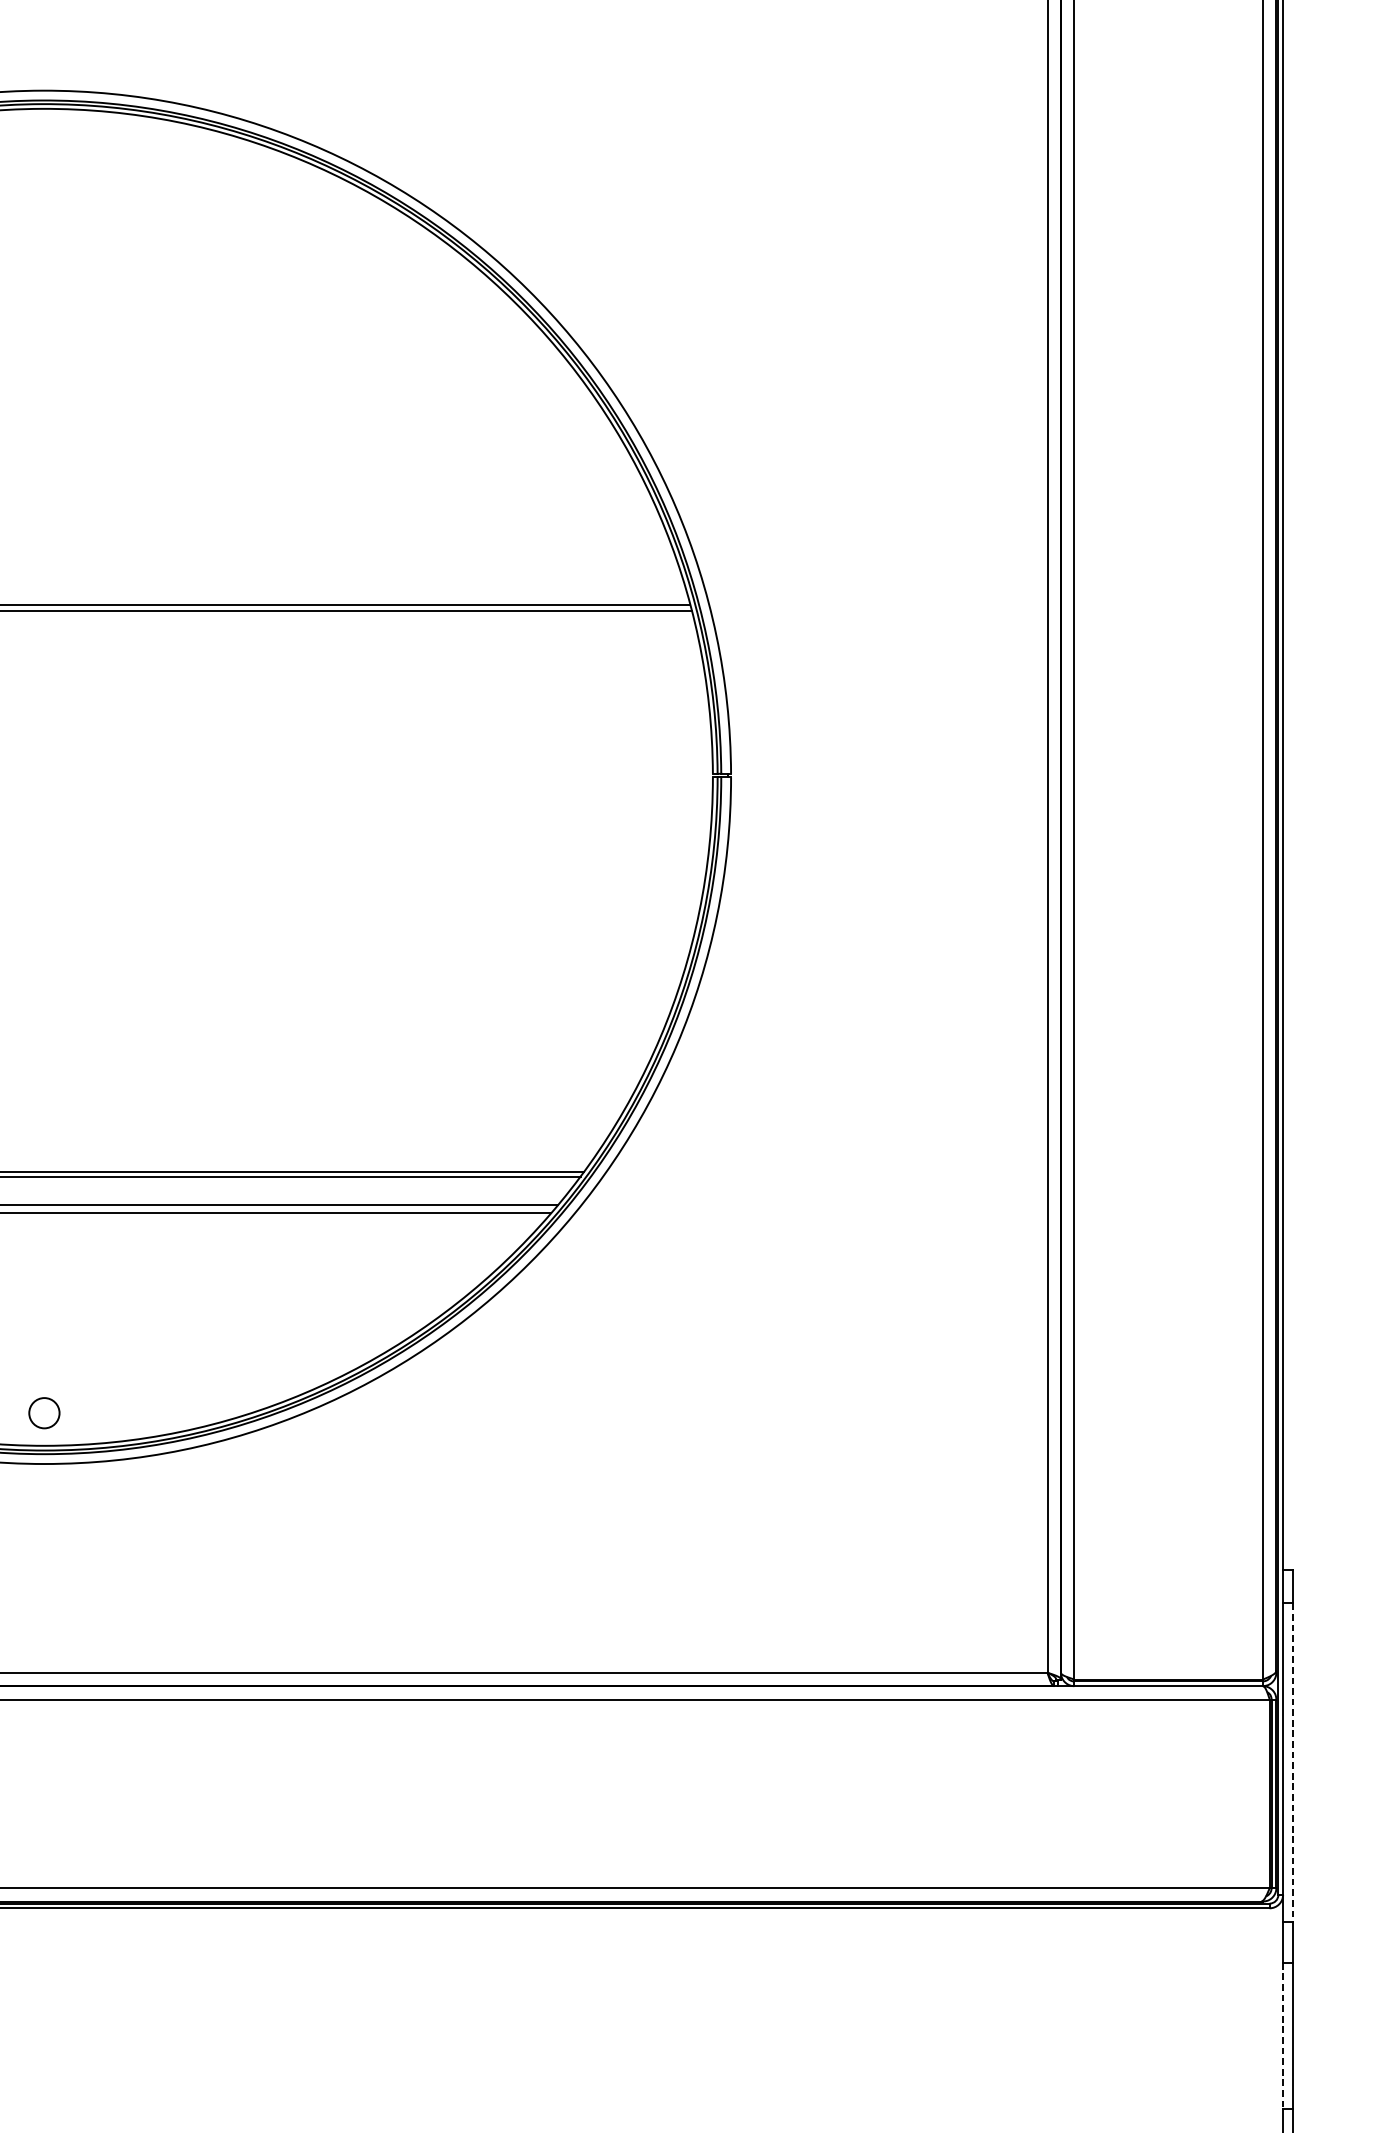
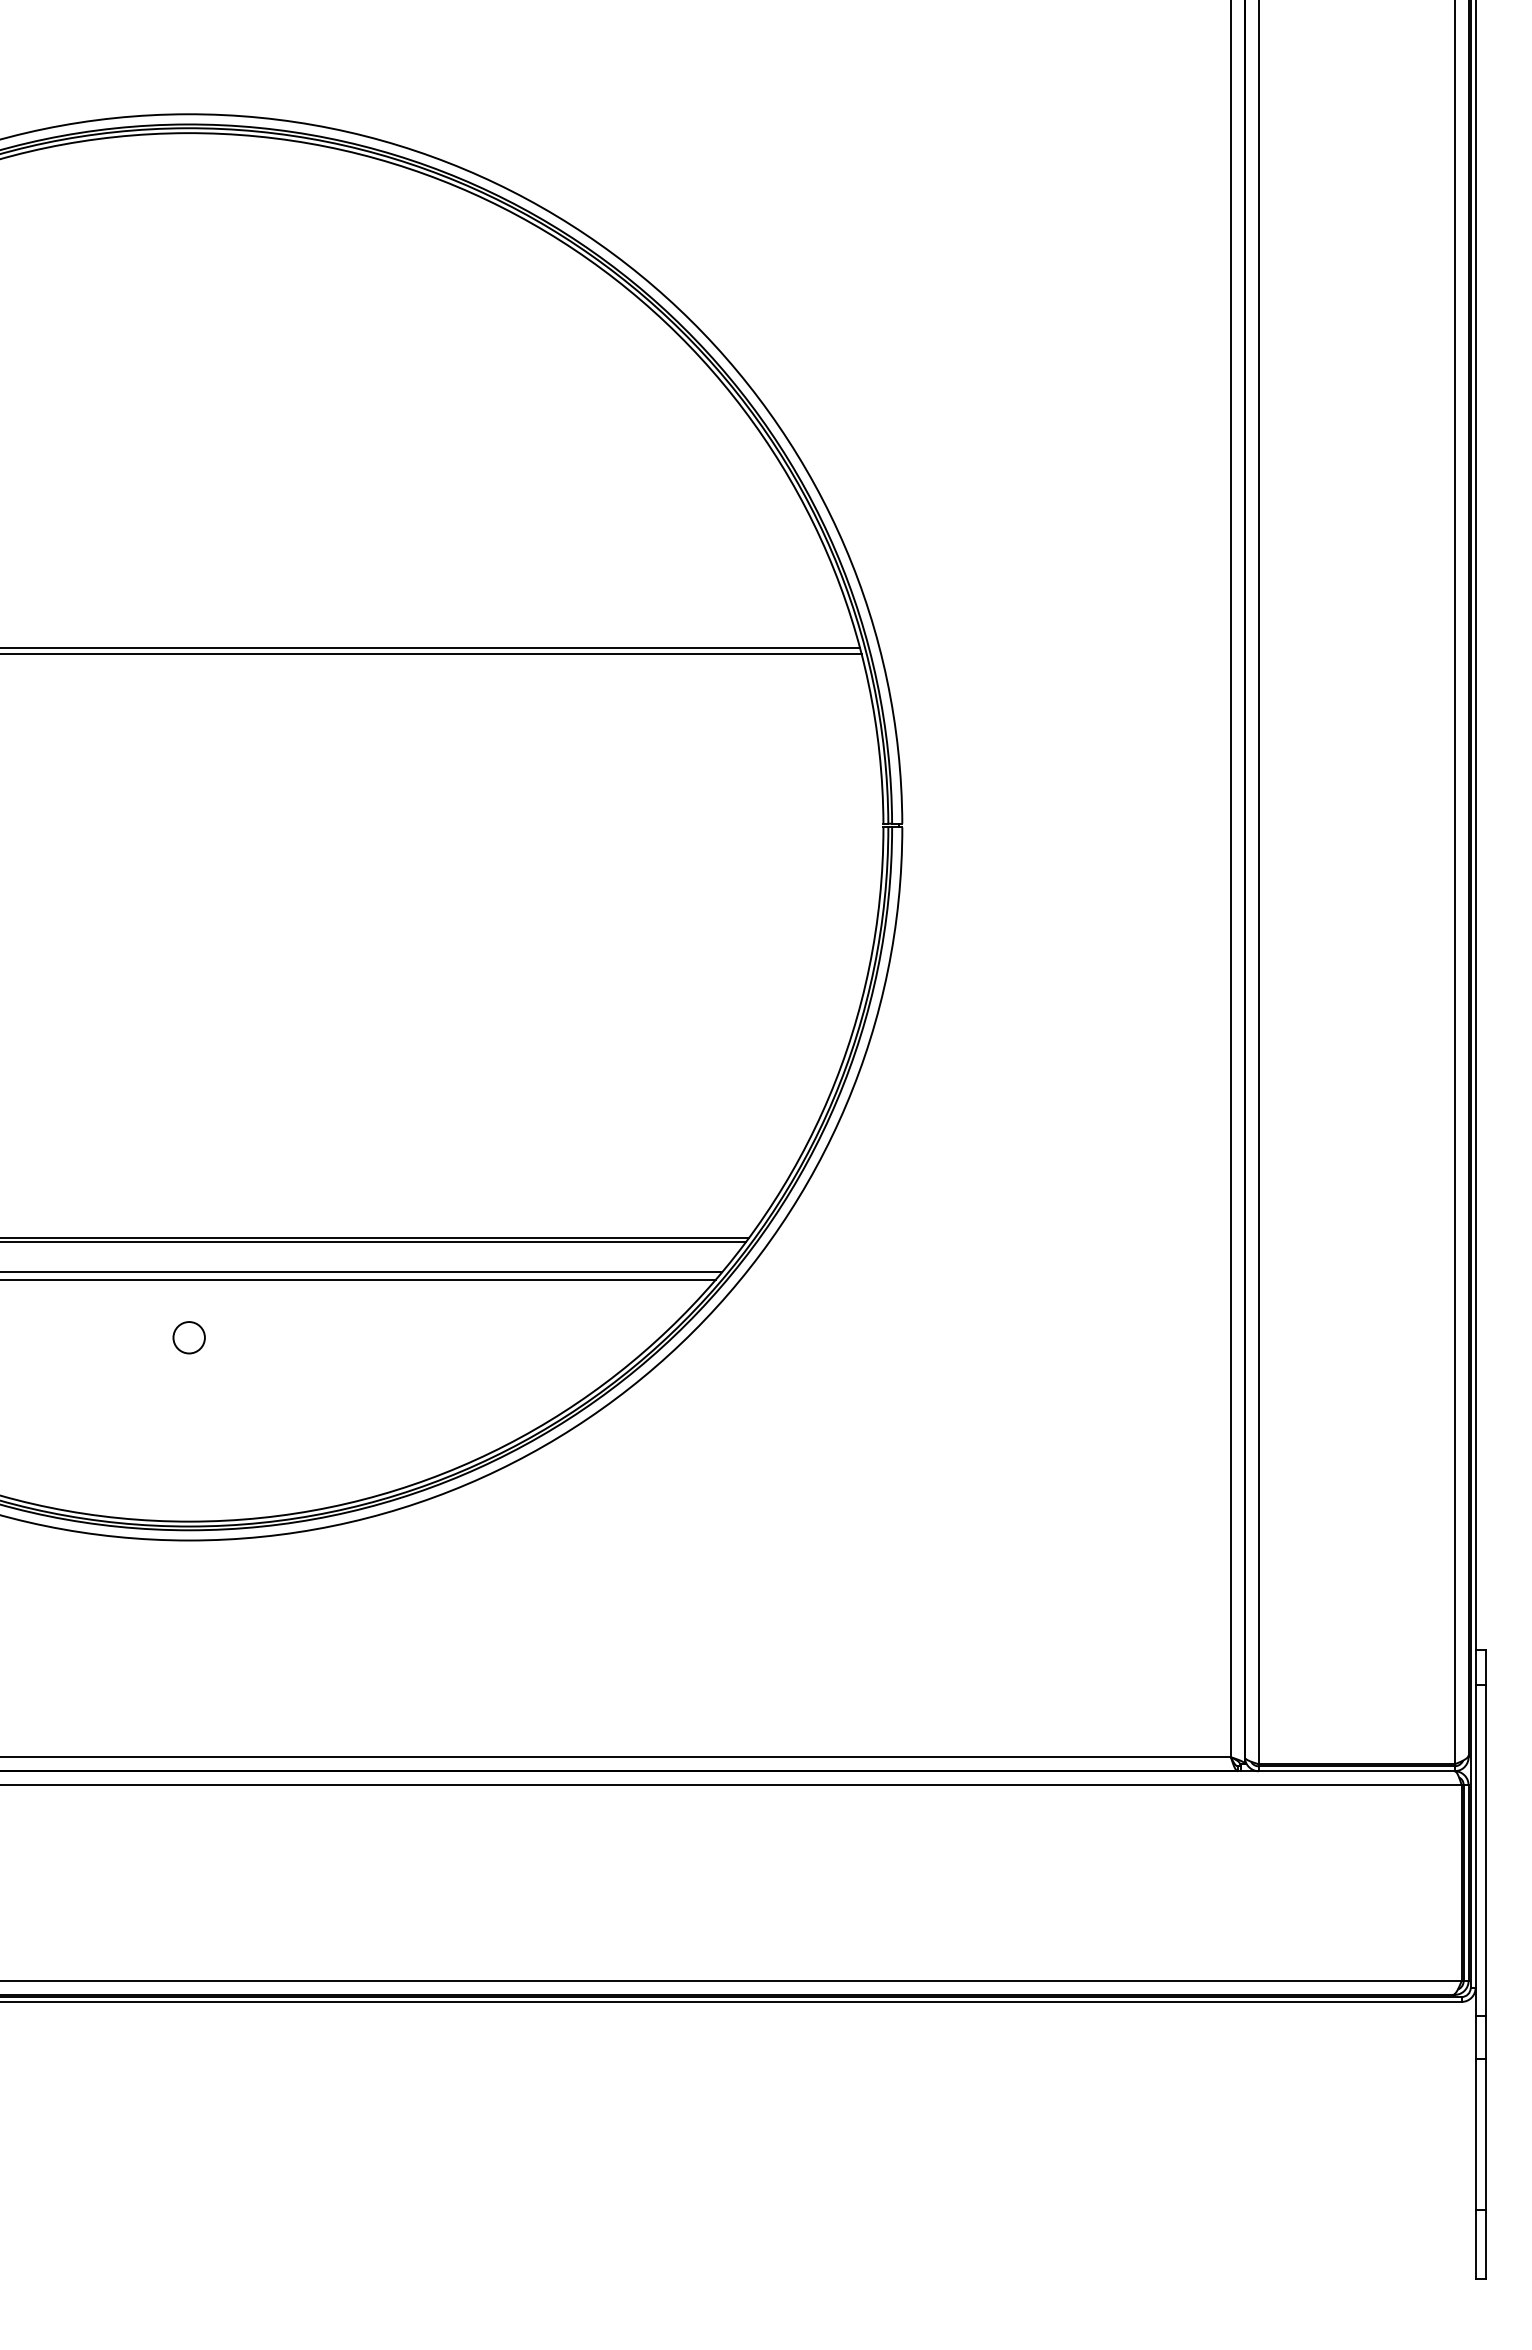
circle: (43, 1412) -> (188, 1337), moved
line: (1293, 1762) -> (1486, 1850), dashed -> solid
line: (1282, 2035) -> (1475, 2134), dashed -> solid

